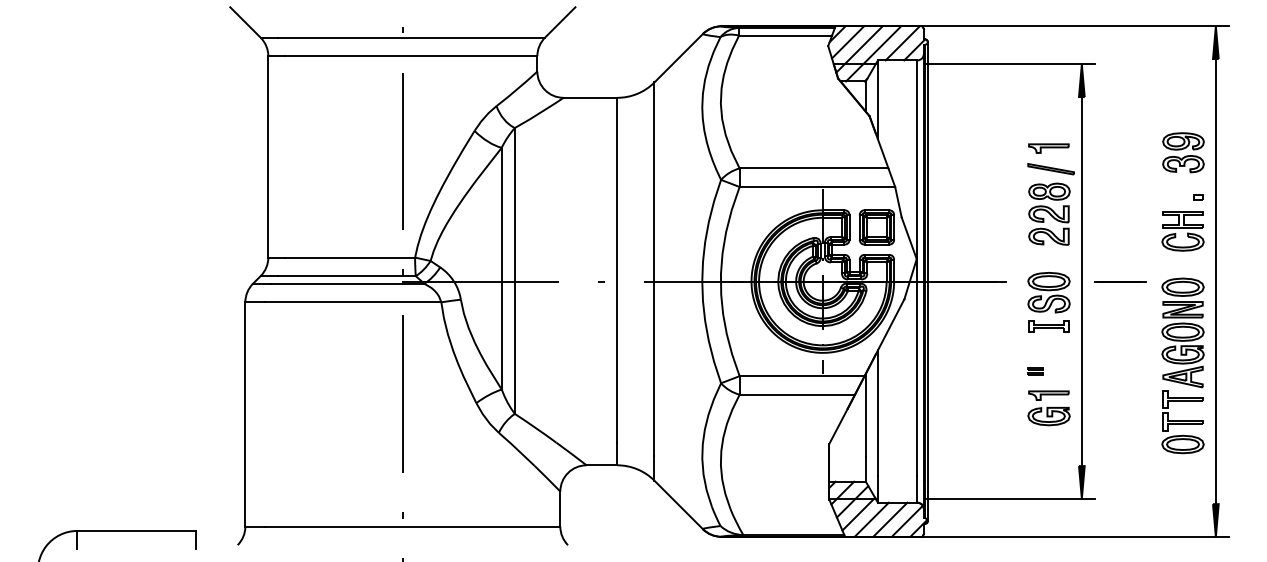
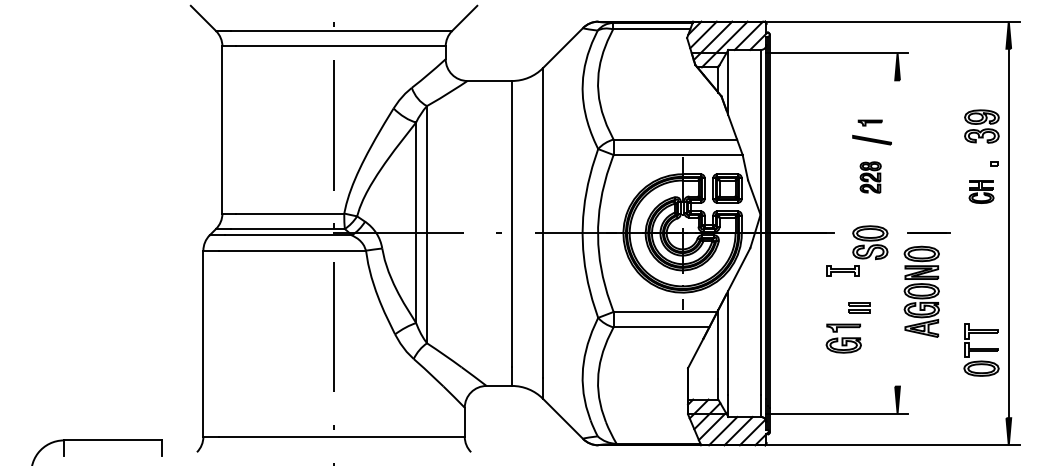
part: (1048, 148) -> (869, 123), size x0.7
part: (1049, 213) -> (870, 176), size x0.6
part: (1182, 231) -> (981, 191), size x0.7
line: (1081, 281) -> (897, 233), removed
part: (1048, 326) -> (842, 270), moved
part: (1182, 332) -> (921, 291), moved
part: (1035, 371) -> (859, 308), size x1.6
part: (1048, 408) -> (843, 338), moved

